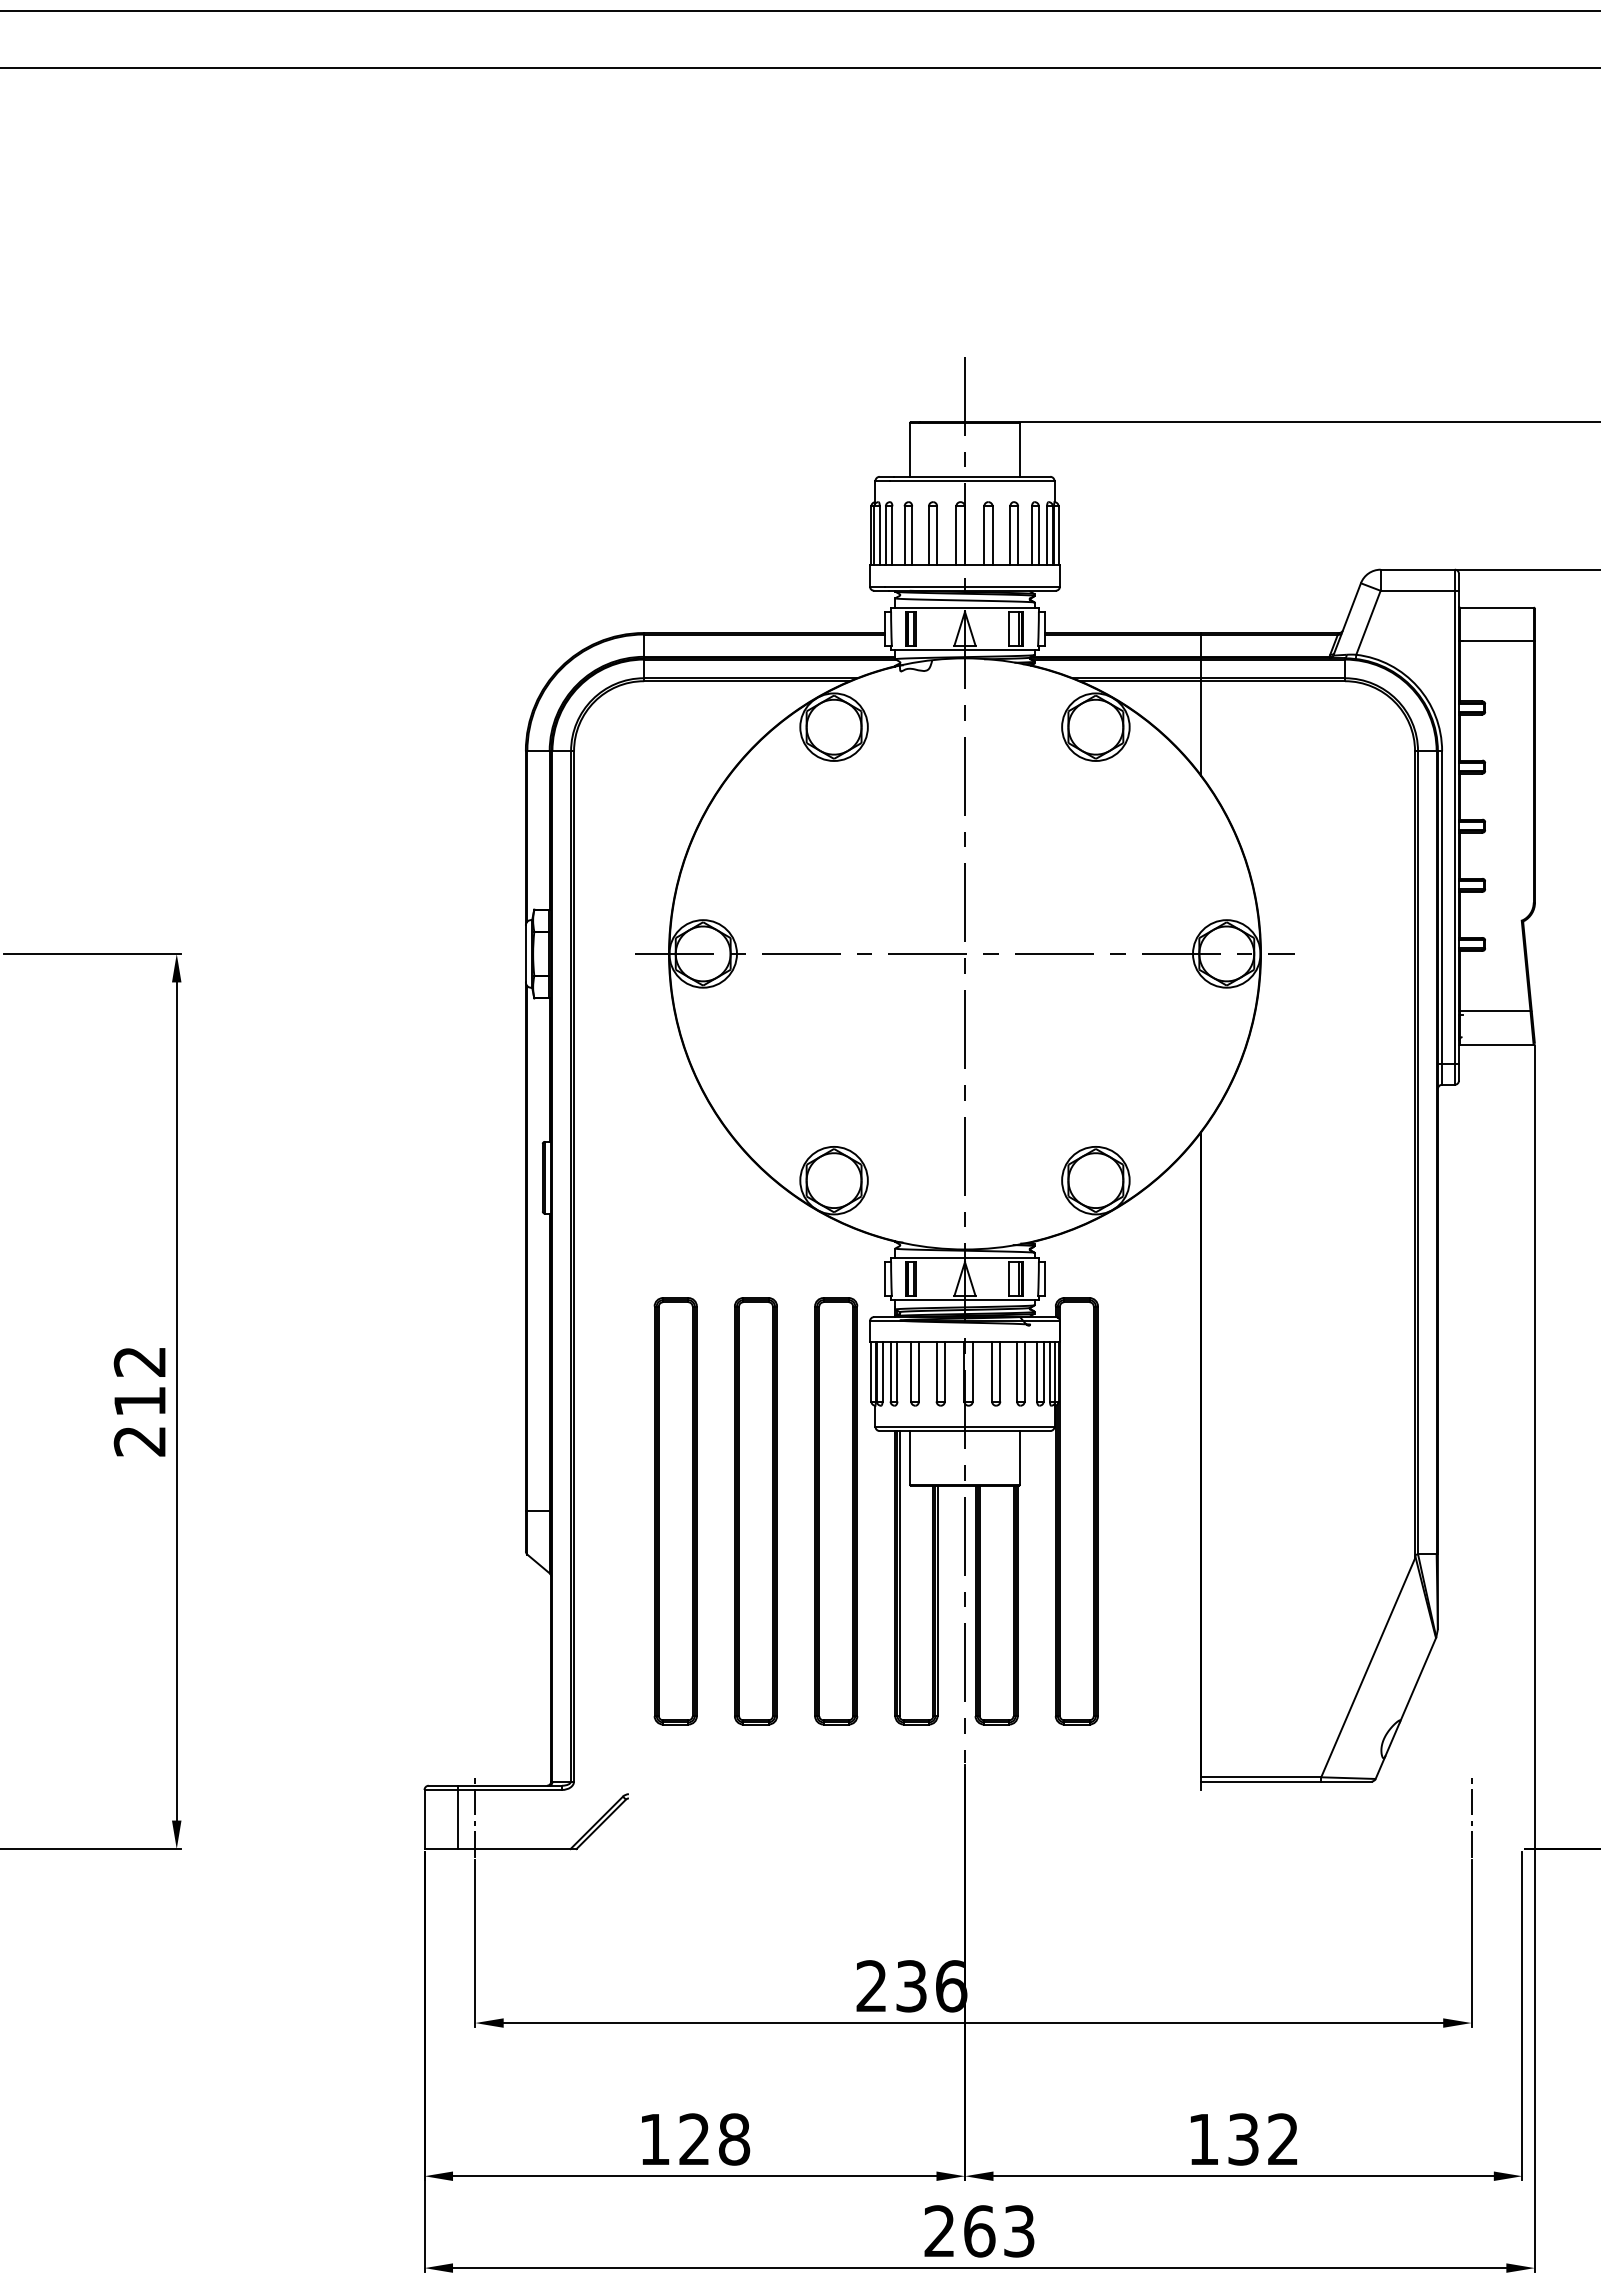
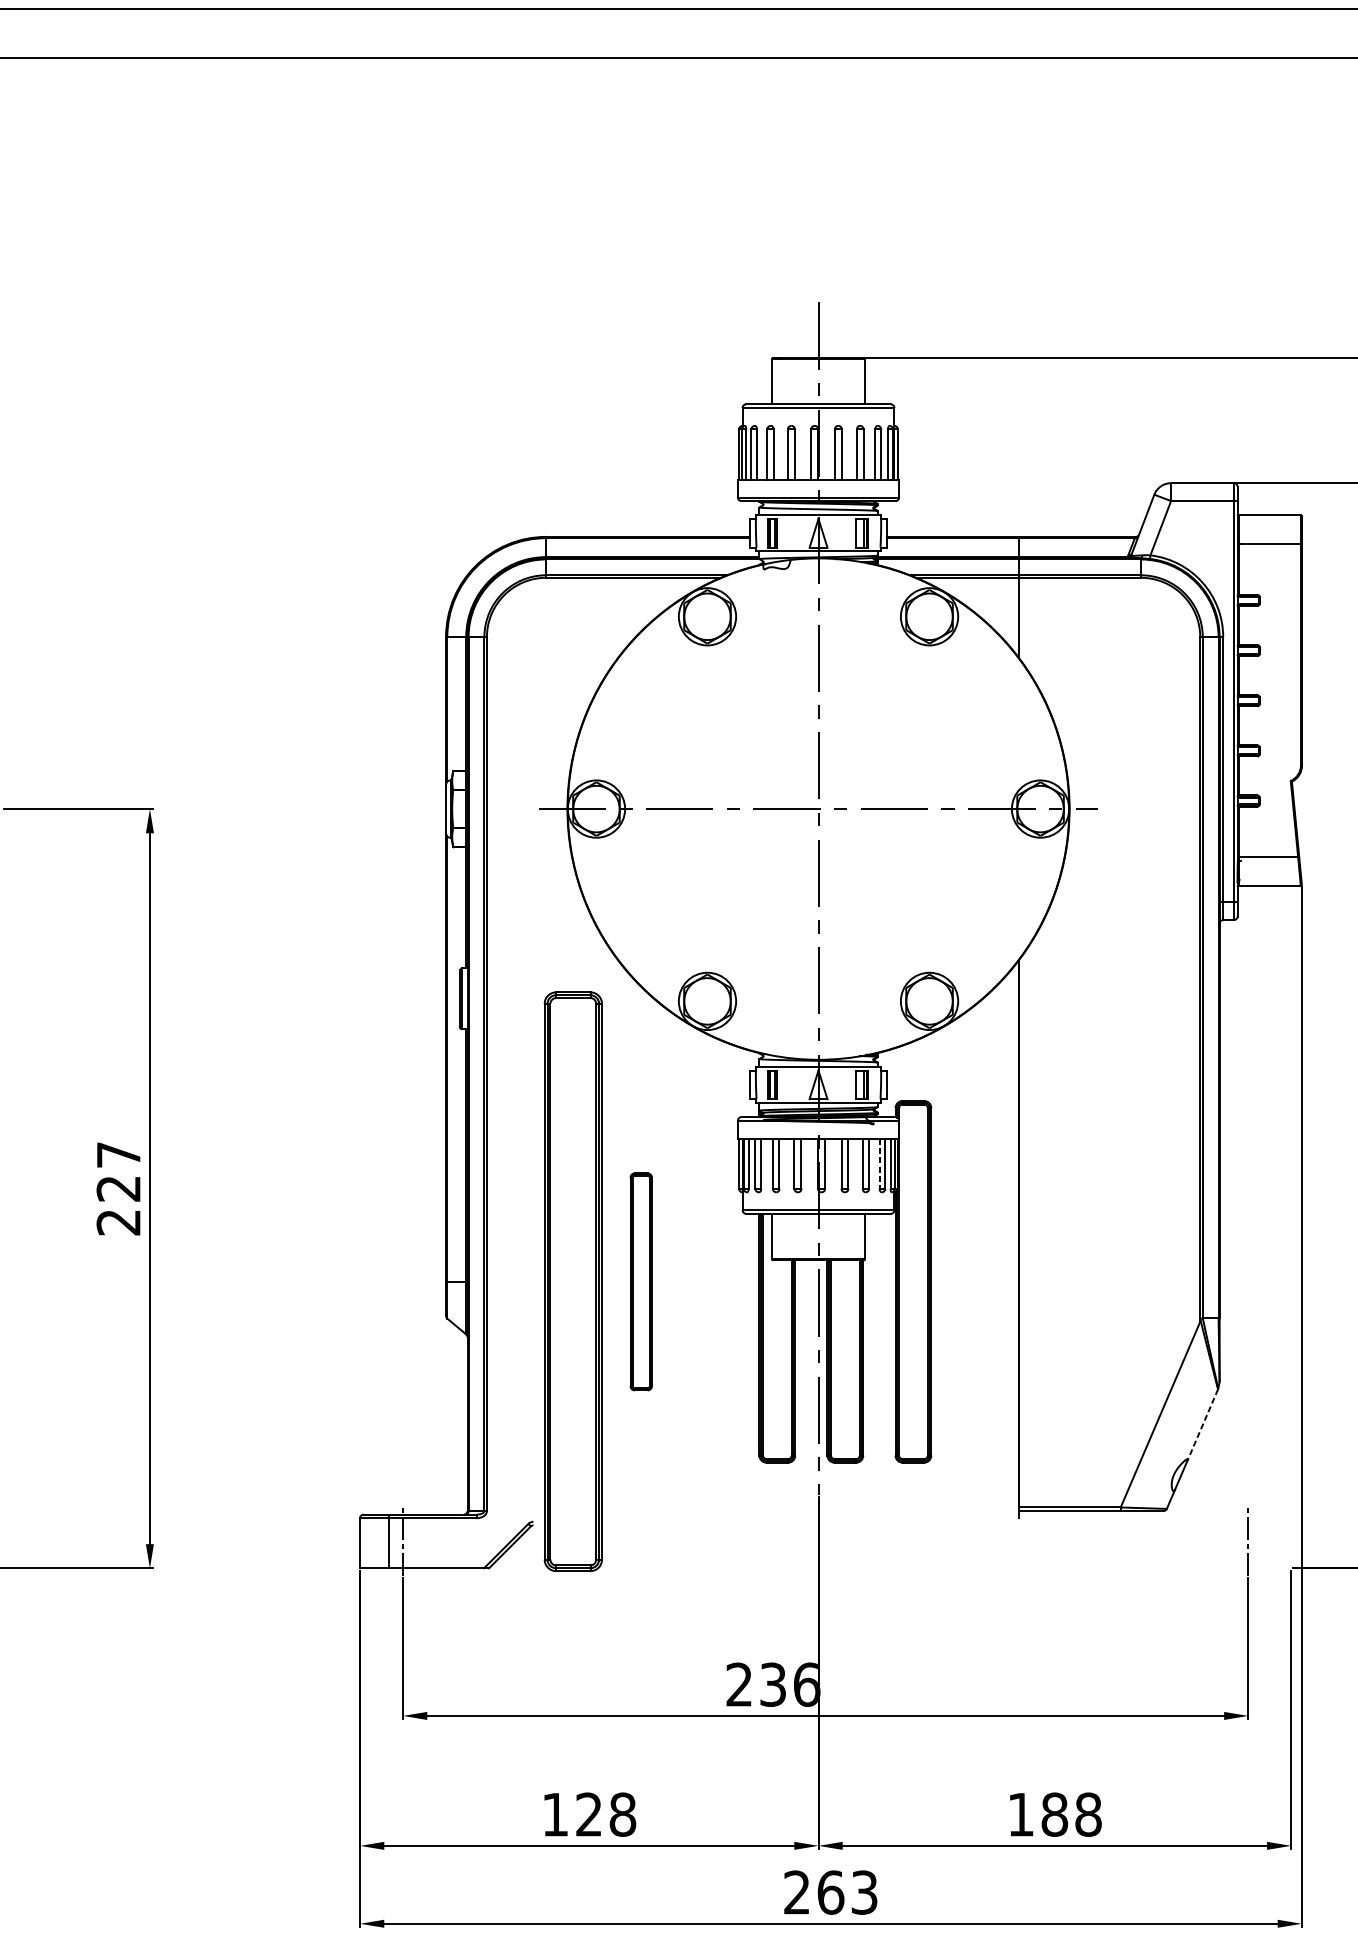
line: (1037, 1371) -> (880, 1163), solid -> dashed
text: (139, 1381) -> (118, 1171), 212 -> 227
part: (675, 1511) -> (572, 1282), size x1.6
part: (755, 1511) -> (640, 1282), size x0.6
part: (836, 1511) -> (709, 1282), removed
line: (1417, 1680) -> (1202, 1425), solid -> dashed
text: (1263, 2139) -> (1071, 1814), 132 -> 188

